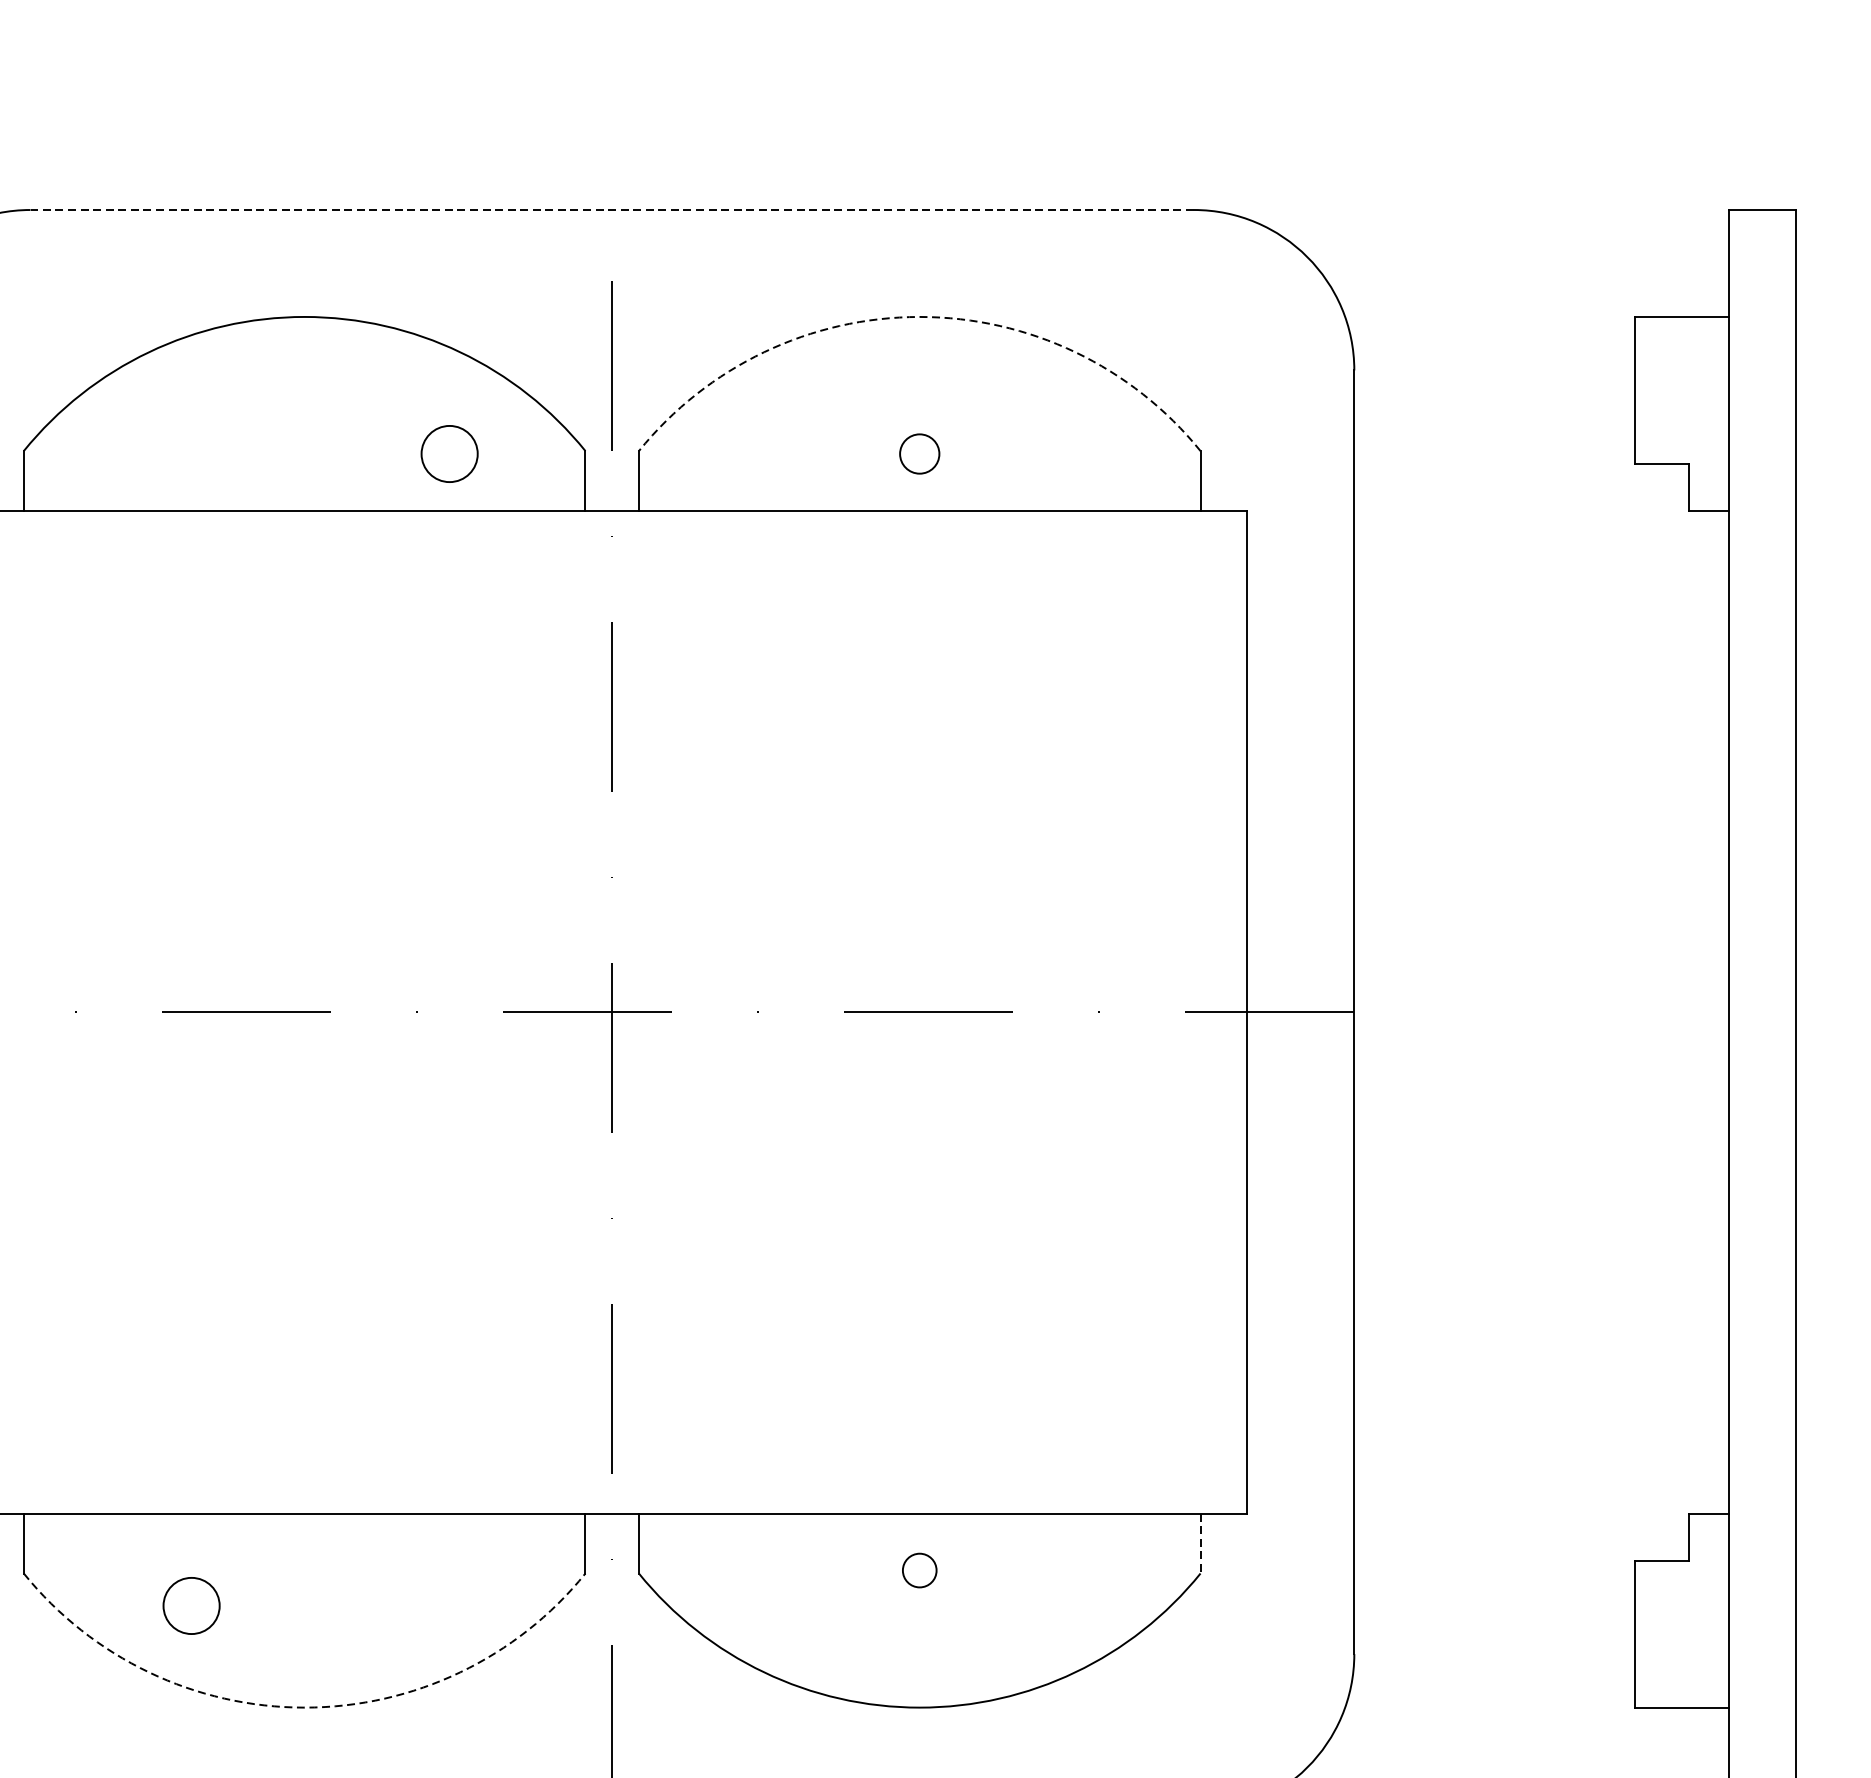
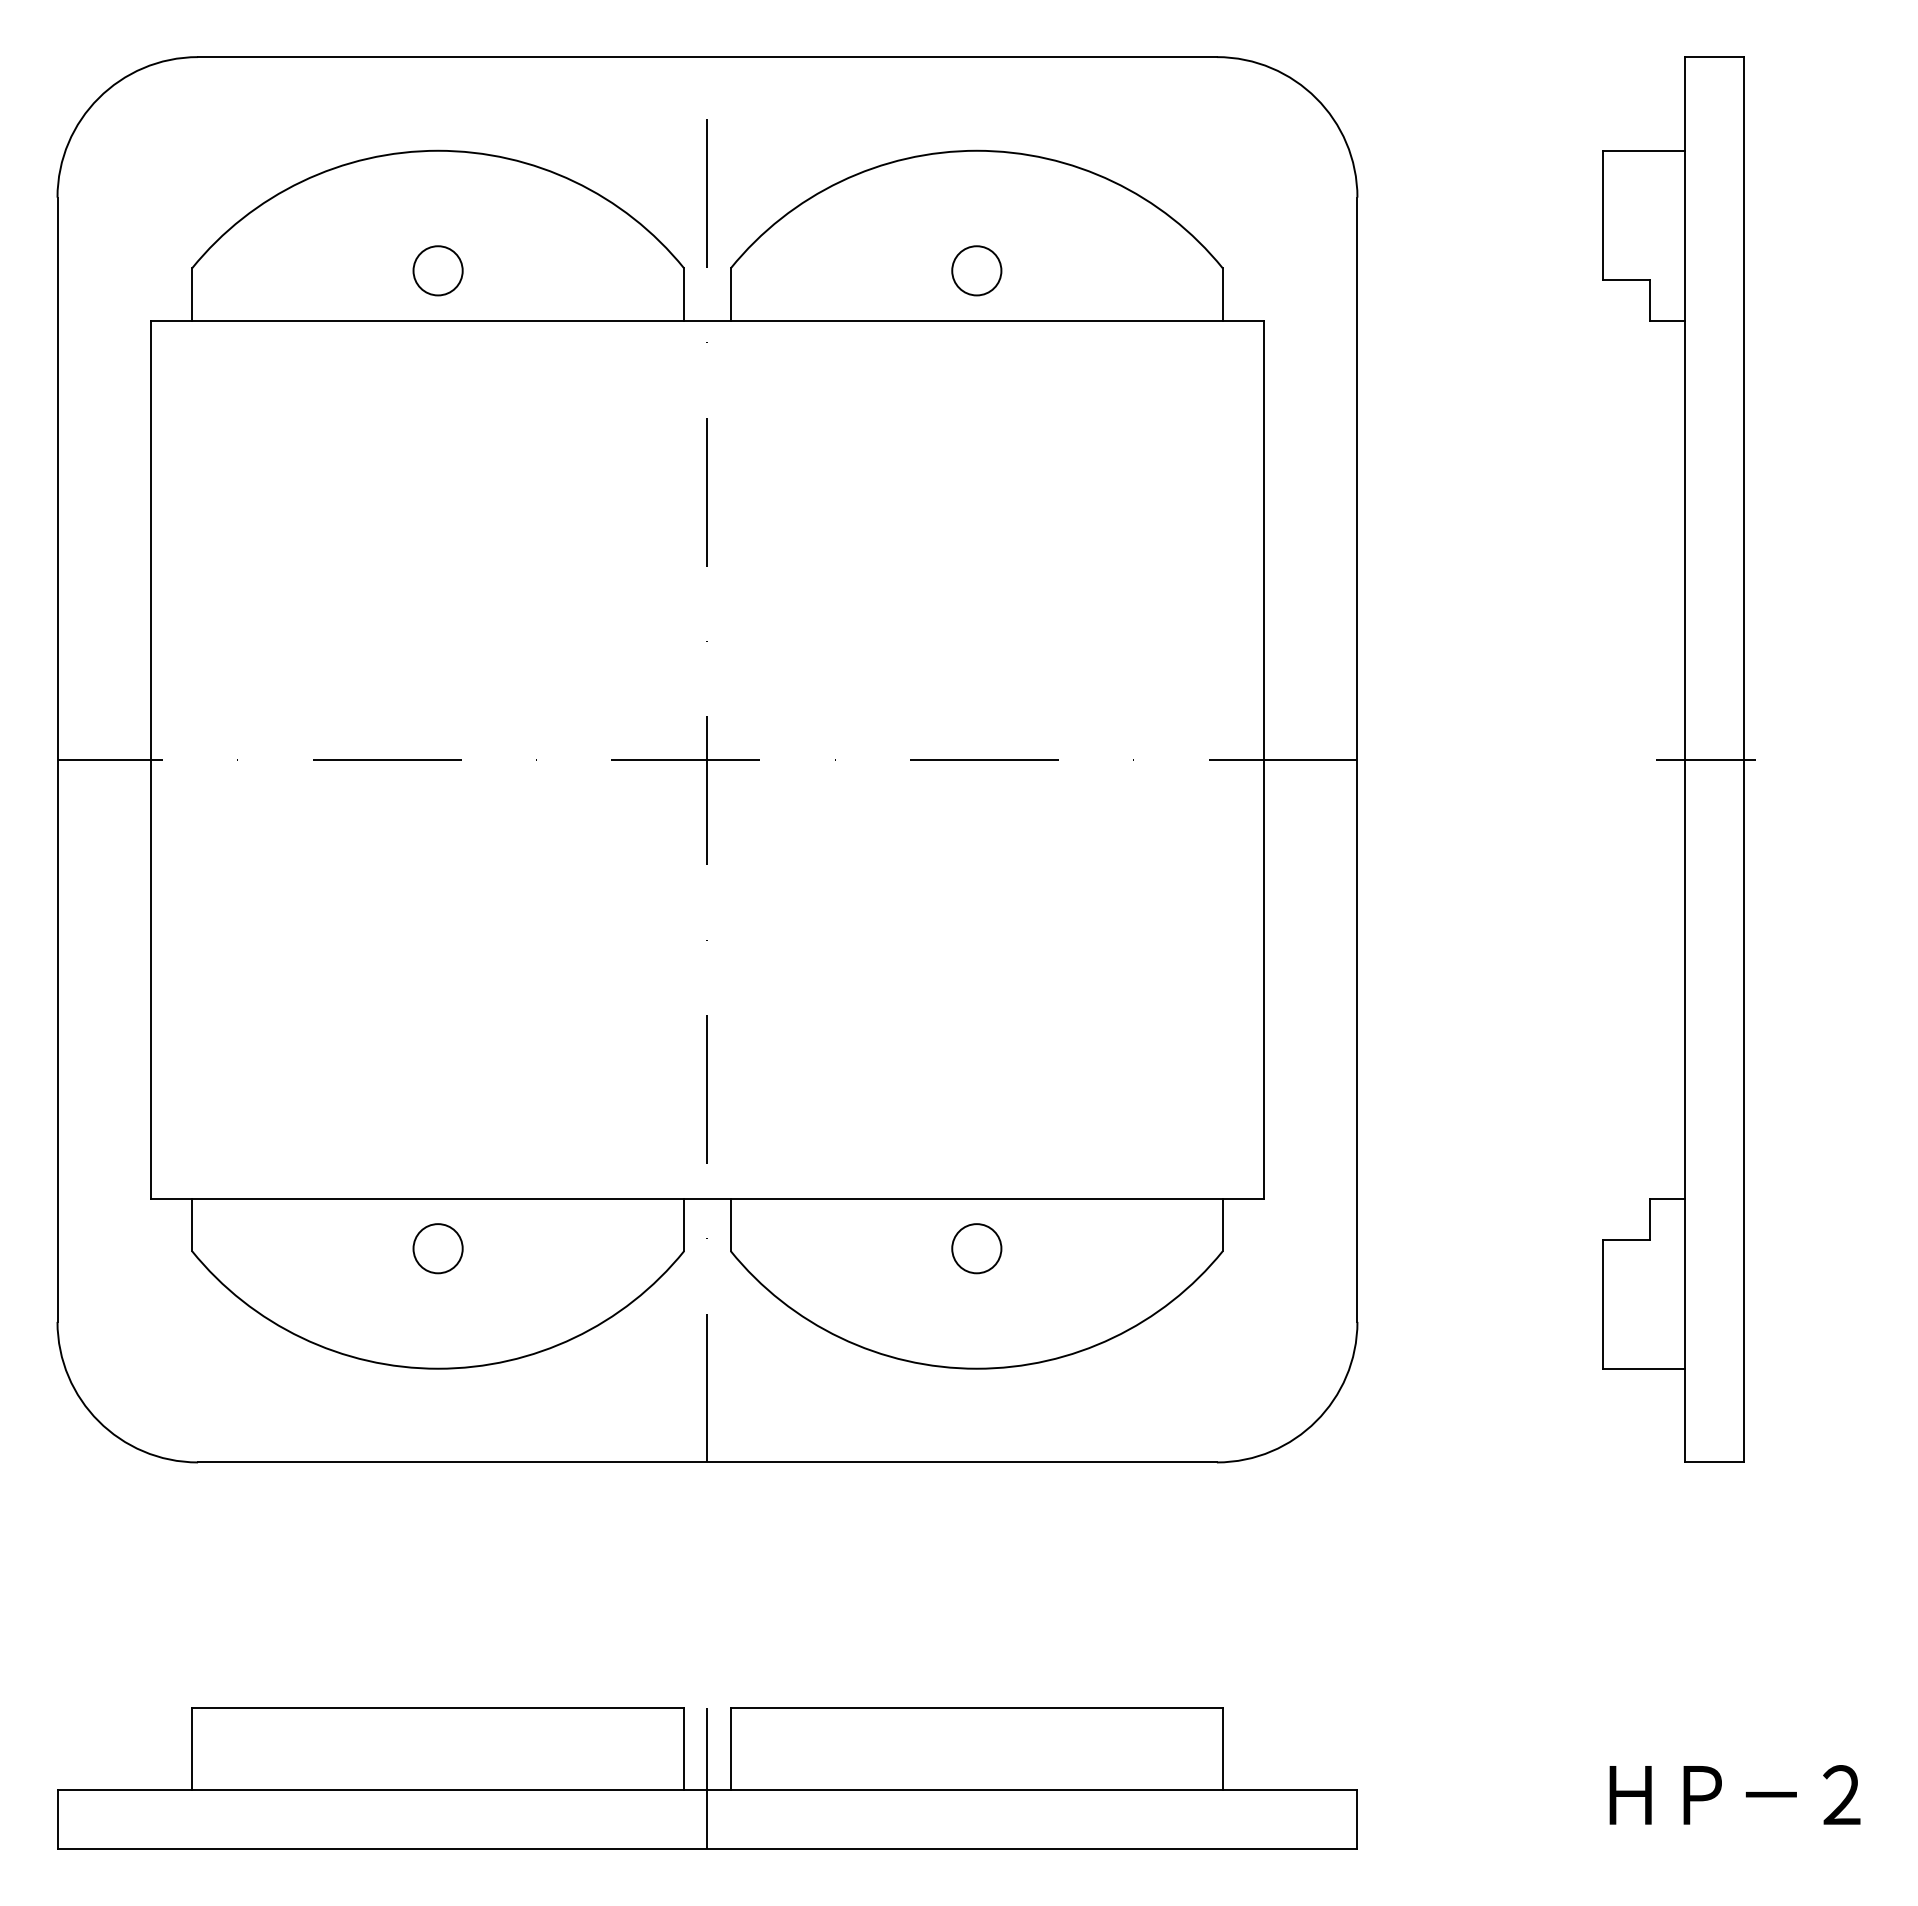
line: (611, 210) -> (706, 57), dashed -> solid
arc: (919, 316) -> (976, 150), dashed -> solid
circle: (448, 453) -> (437, 270), moved
circle: (919, 453) -> (976, 270), size x1.43
line: (1751, 1011) -> (1705, 759), added
line: (1200, 1544) -> (1222, 1225), dashed -> solid
circle: (919, 1570) -> (976, 1248), size x1.67
circle: (190, 1605) -> (437, 1248), moved
arc: (305, 1707) -> (438, 1368), dashed -> solid

